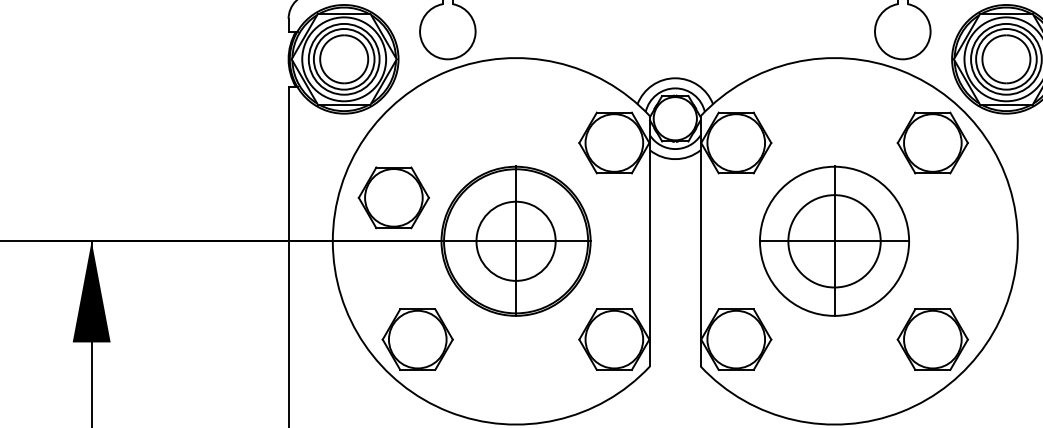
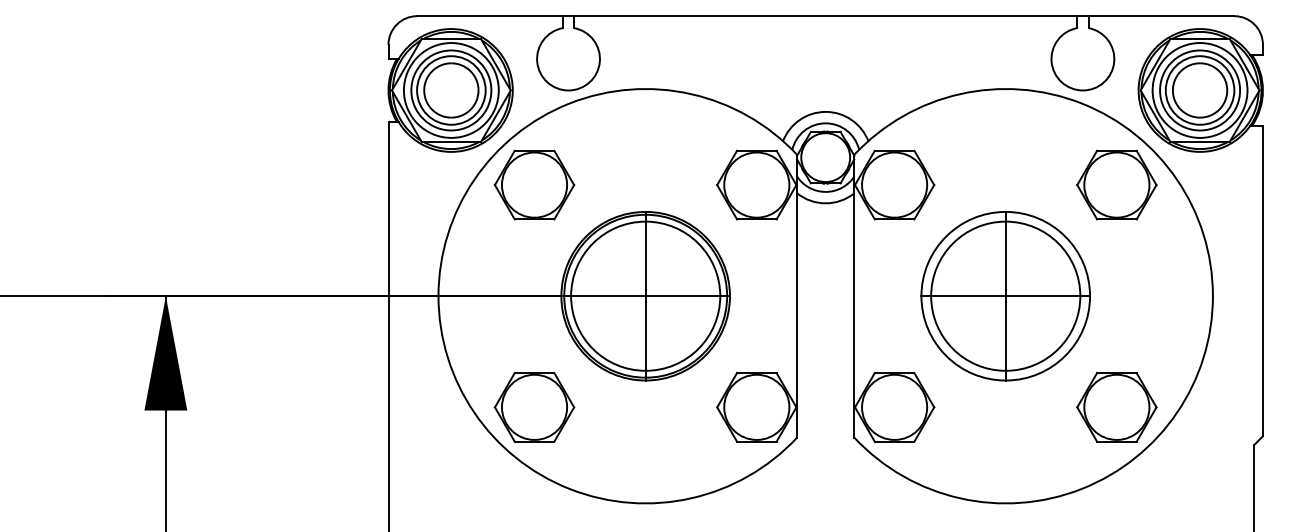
part: (393, 197) -> (534, 184), moved
circle: (515, 240) -> (645, 295), size x1.67
circle: (834, 240) -> (1005, 295), size x1.43

